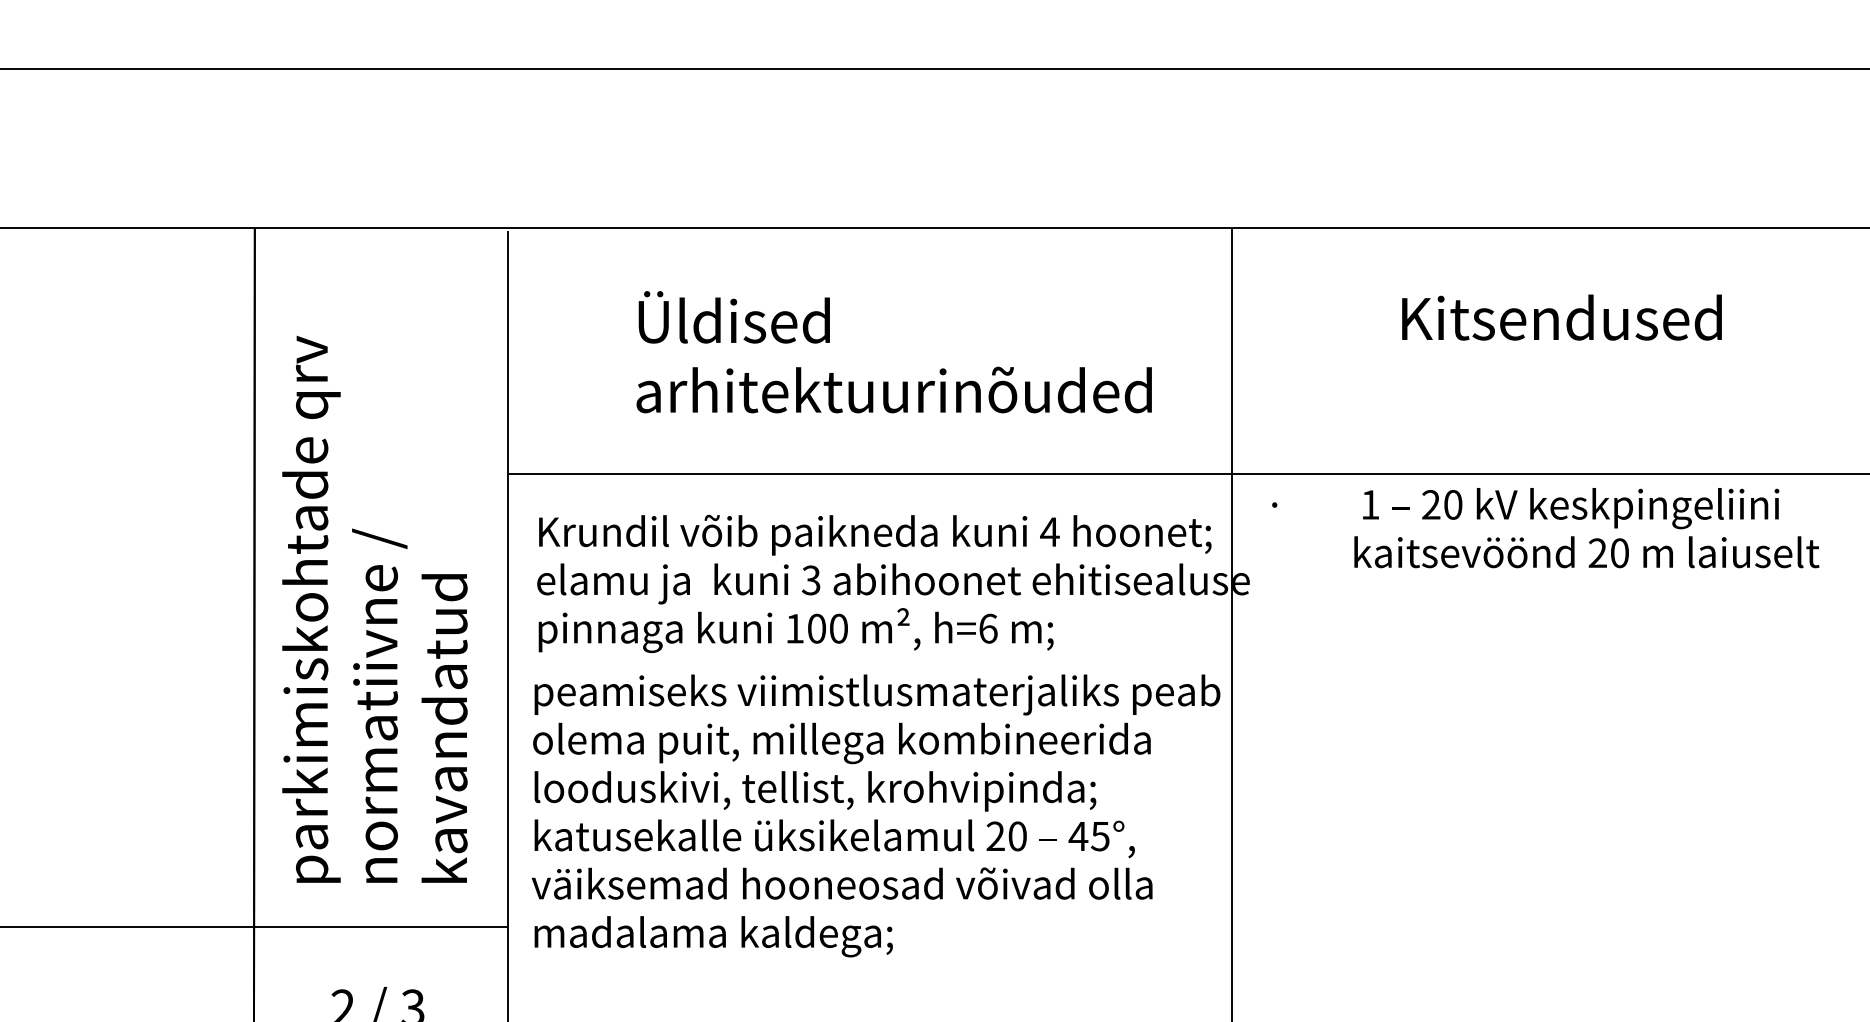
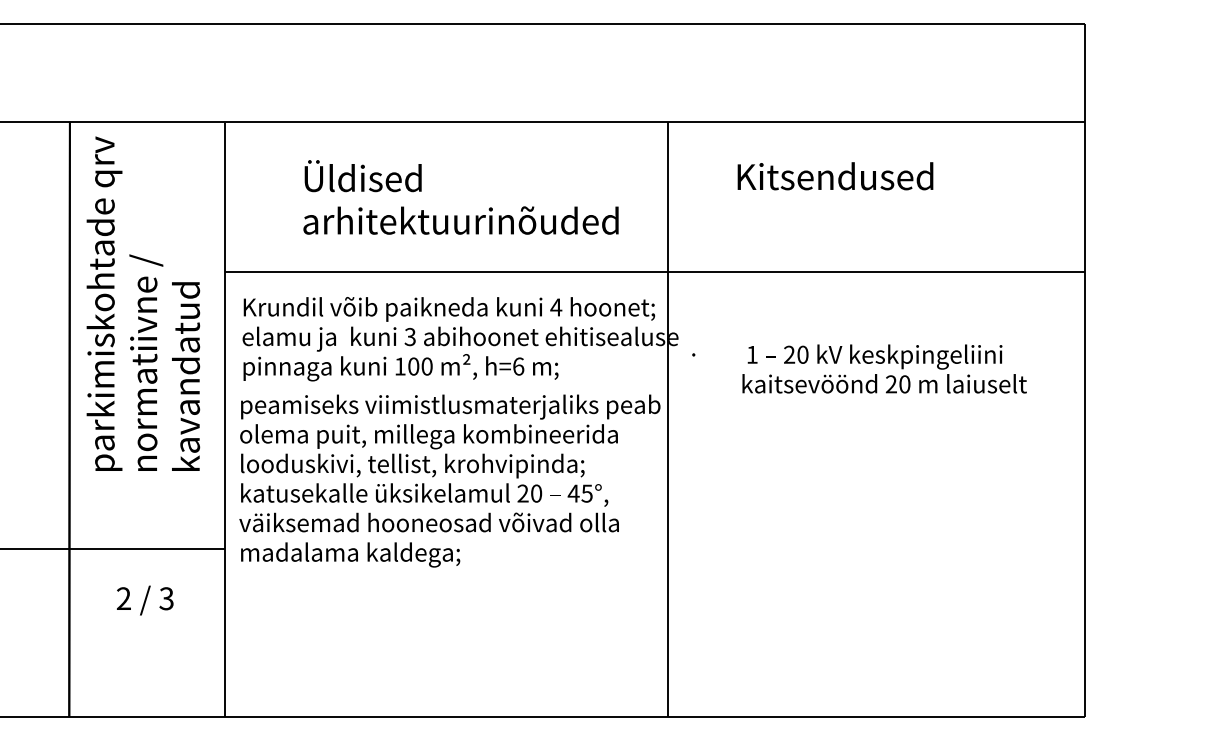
text: (1562, 317) -> (835, 176), moved
text: (1545, 527) -> (859, 368), moved
text: (375, 608) -> (143, 303), moved

